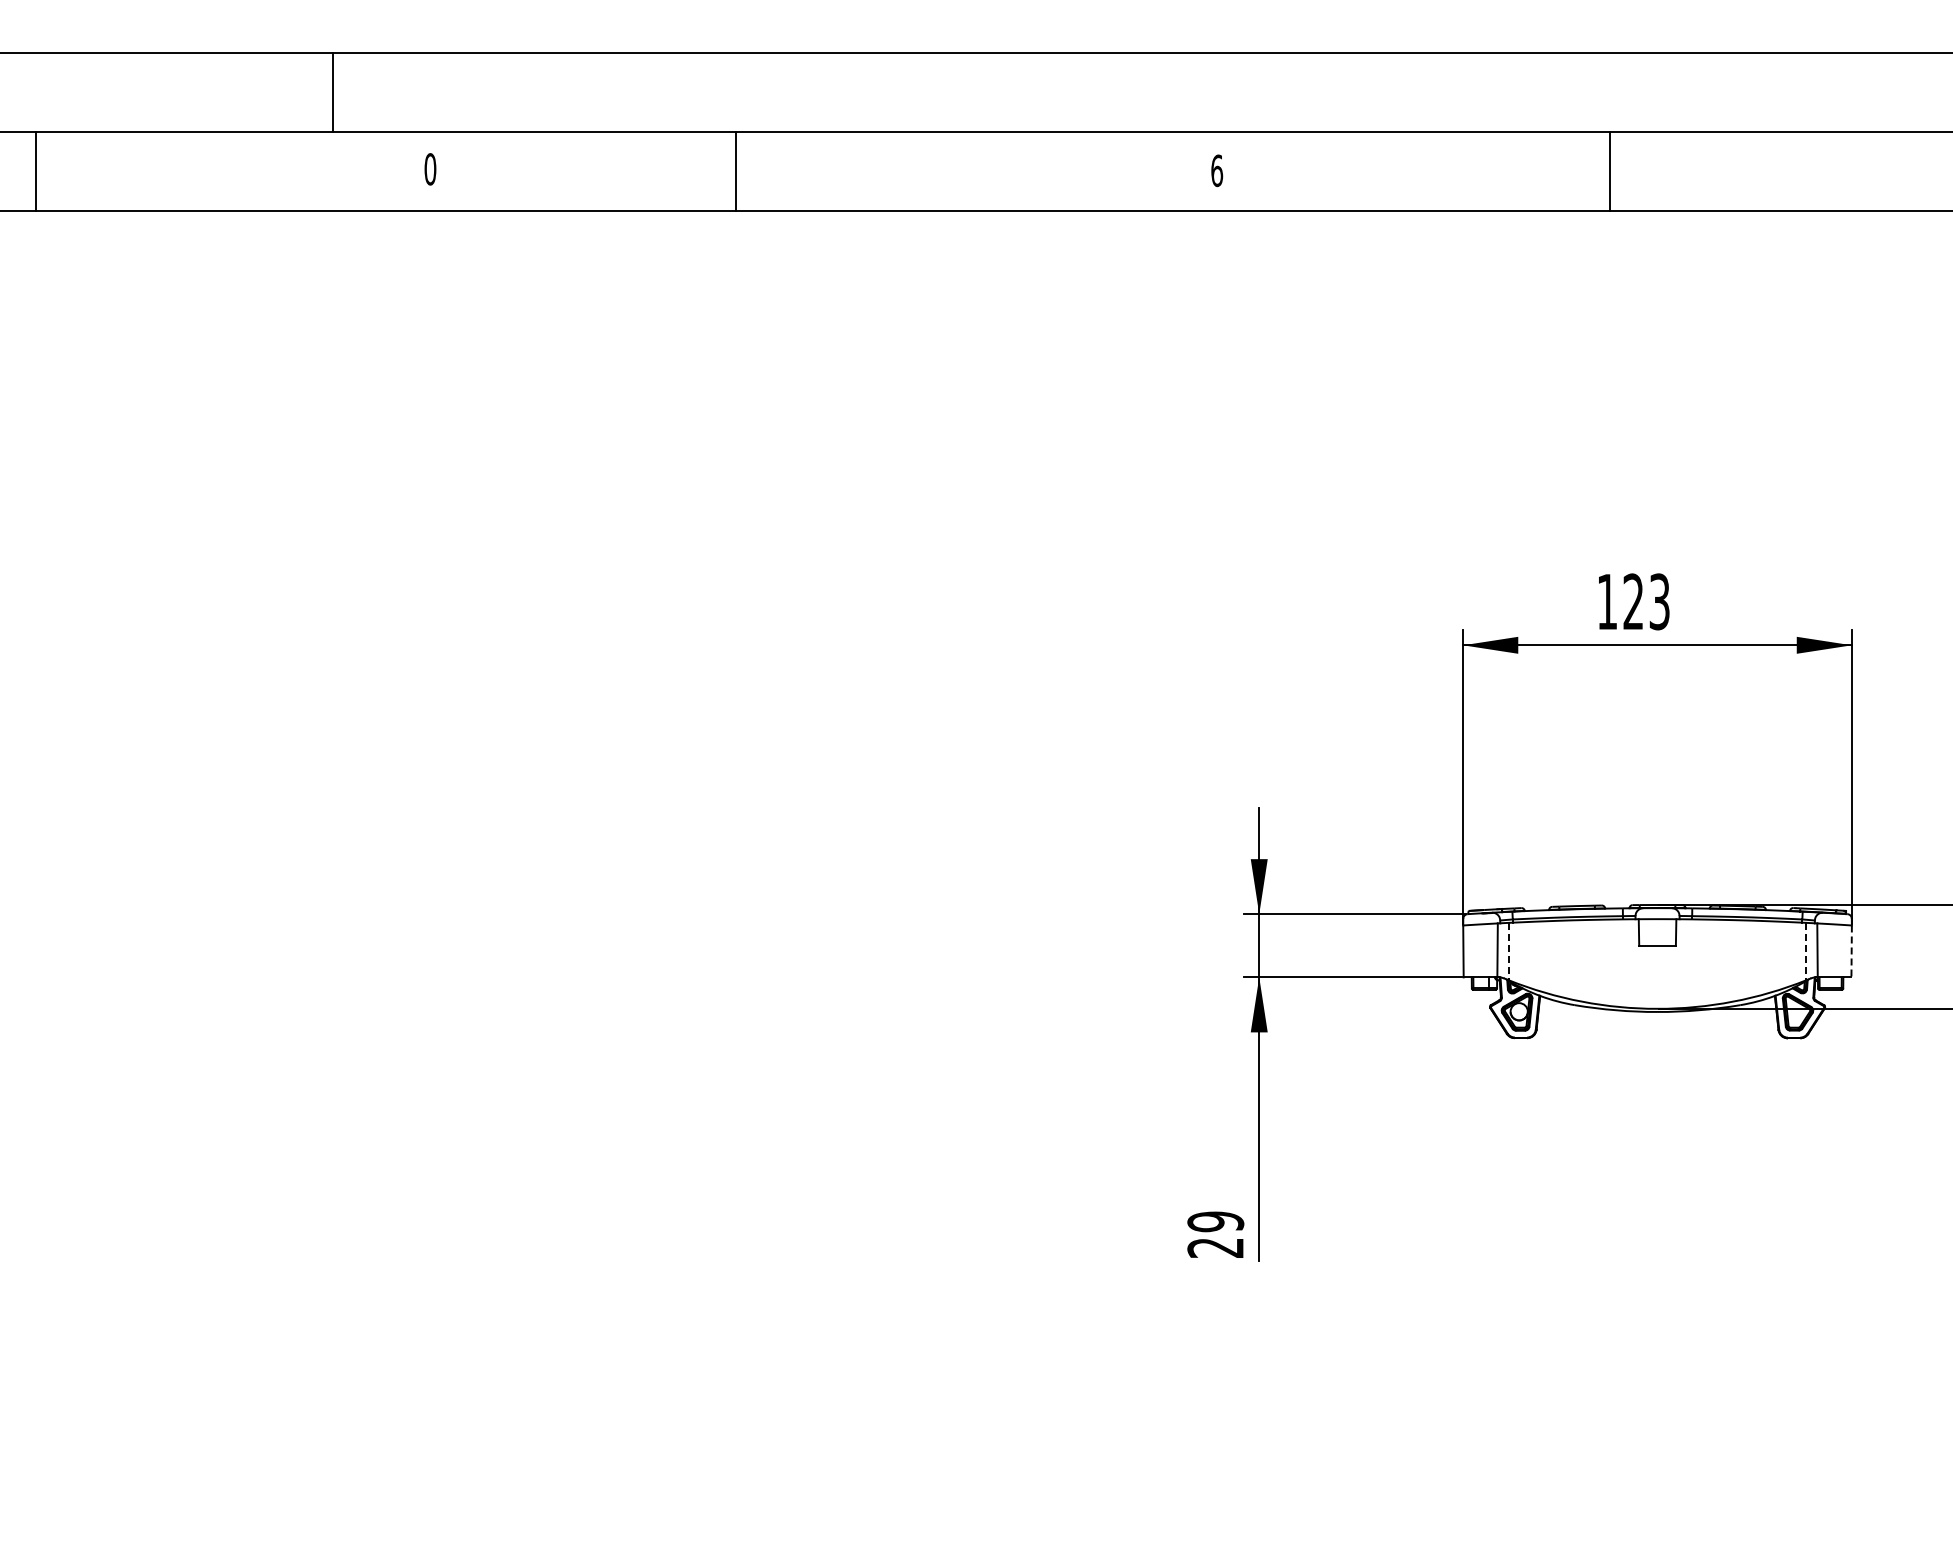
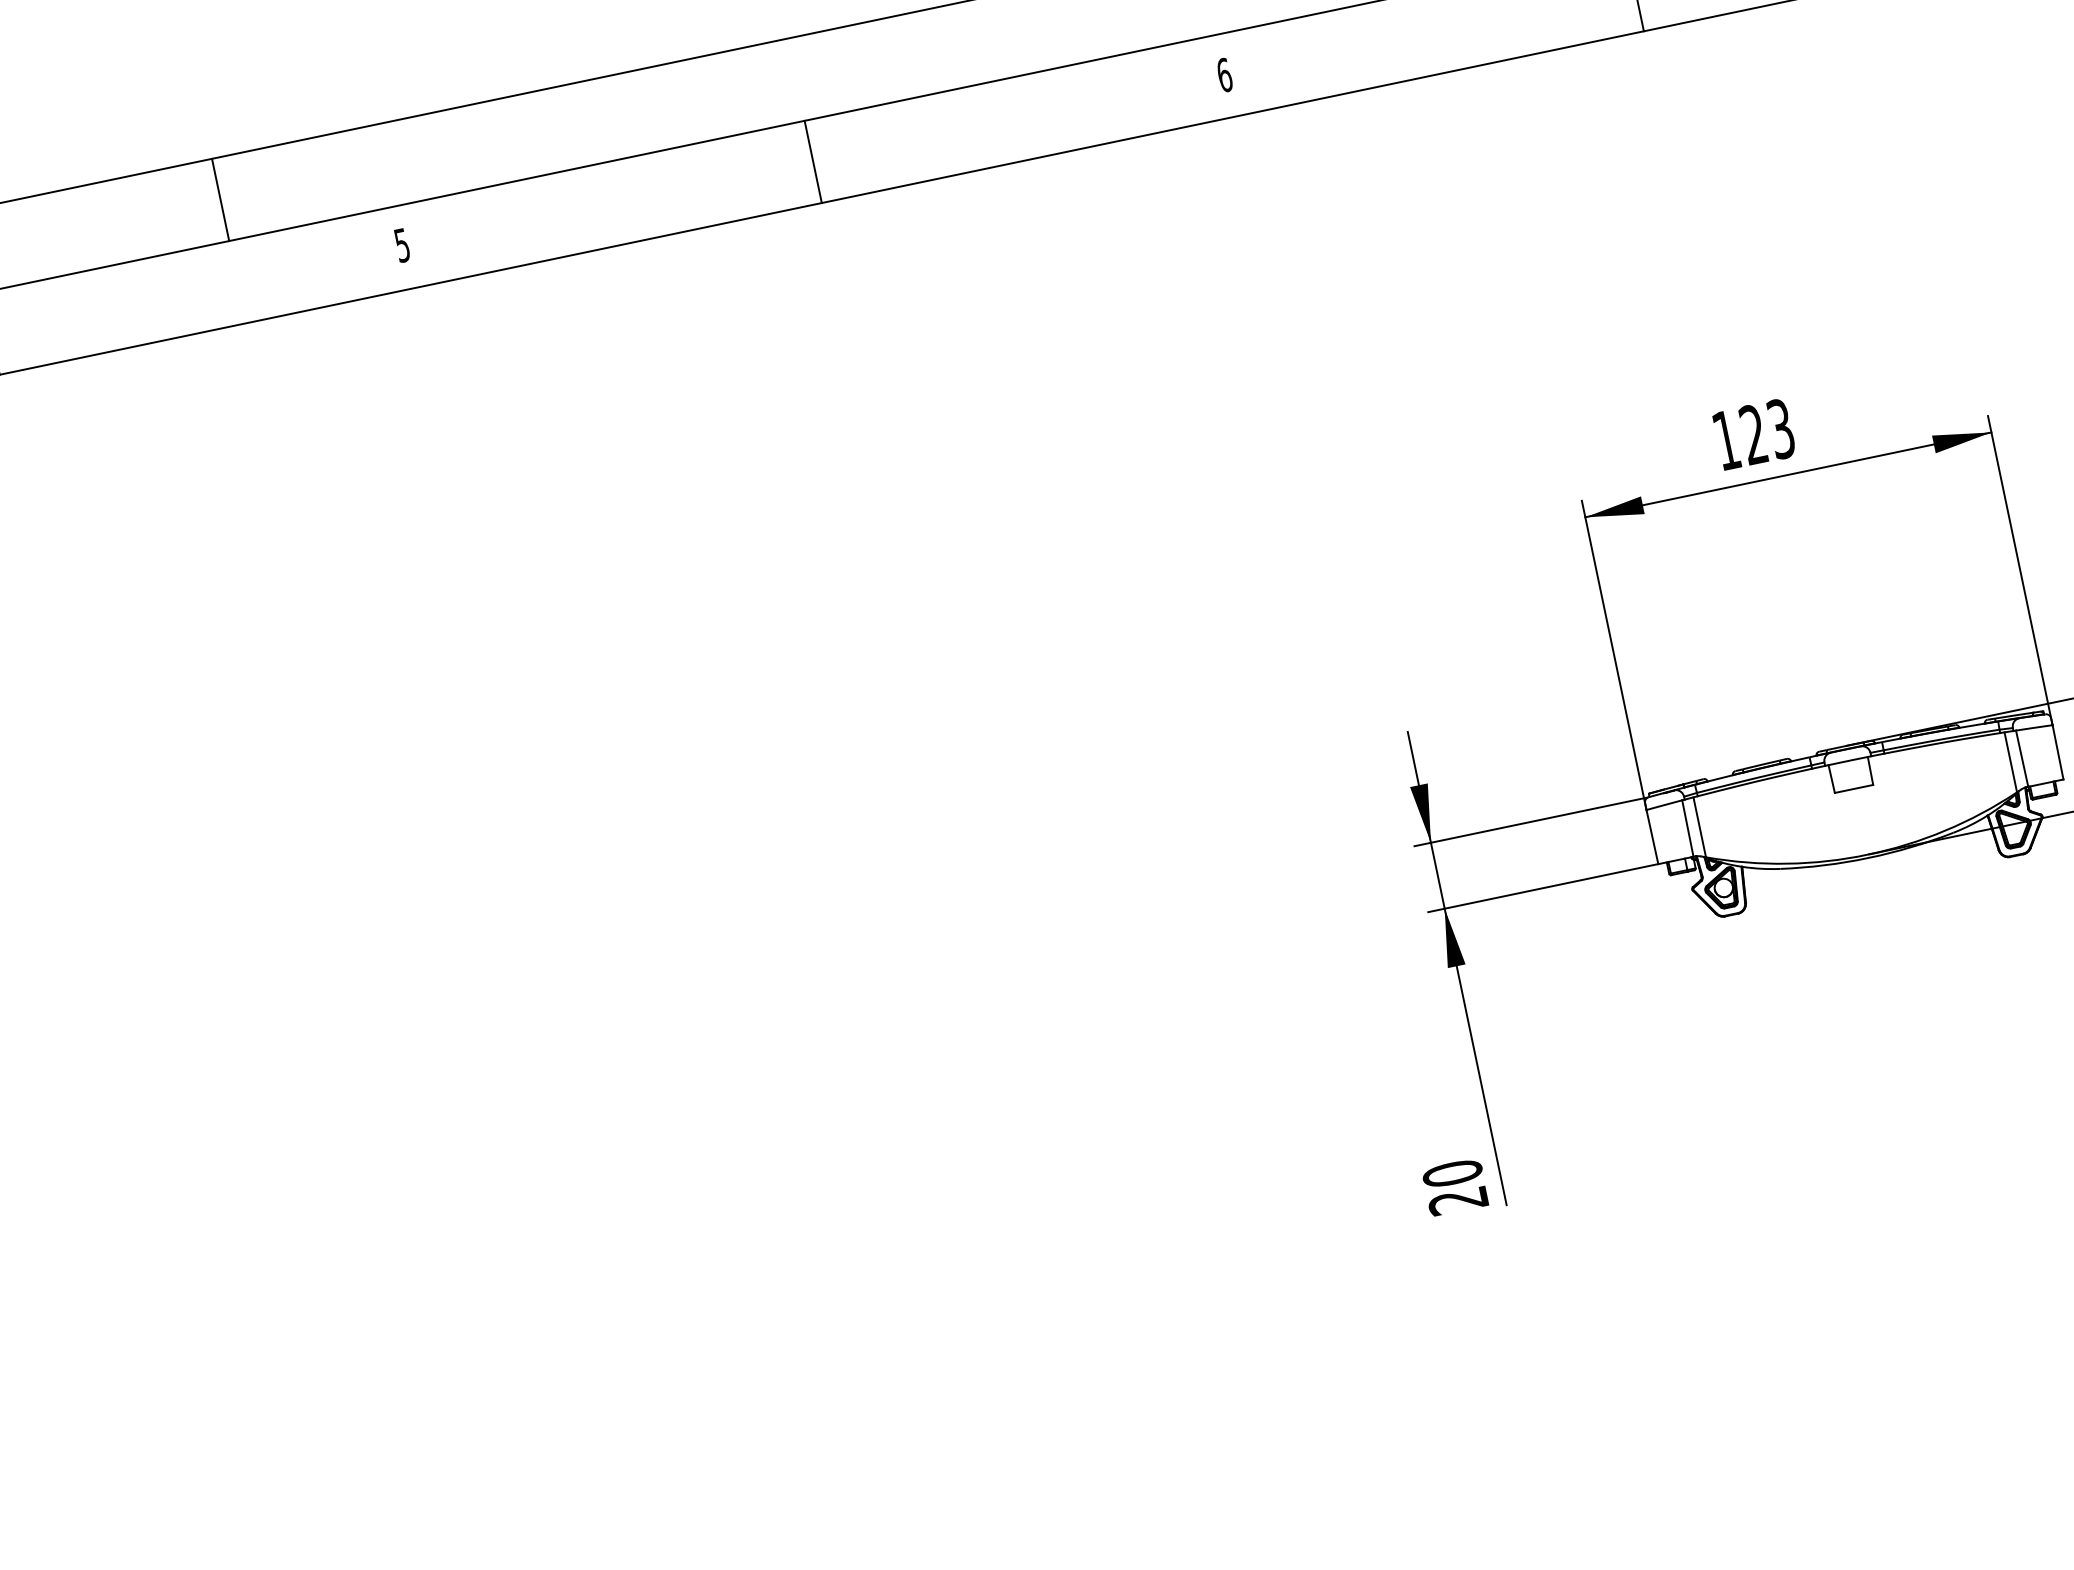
line: (333, 92) -> (220, 199), moved
text: (430, 169) -> (402, 245), 0 -> 5
line: (736, 171) -> (813, 161), moved
line: (1508, 951) -> (1699, 827), dashed -> solid
line: (1806, 951) -> (2010, 762), dashed -> solid
line: (1851, 951) -> (2057, 752), dashed -> solid
text: (1215, 1221) -> (1452, 1173), 29 -> 20

